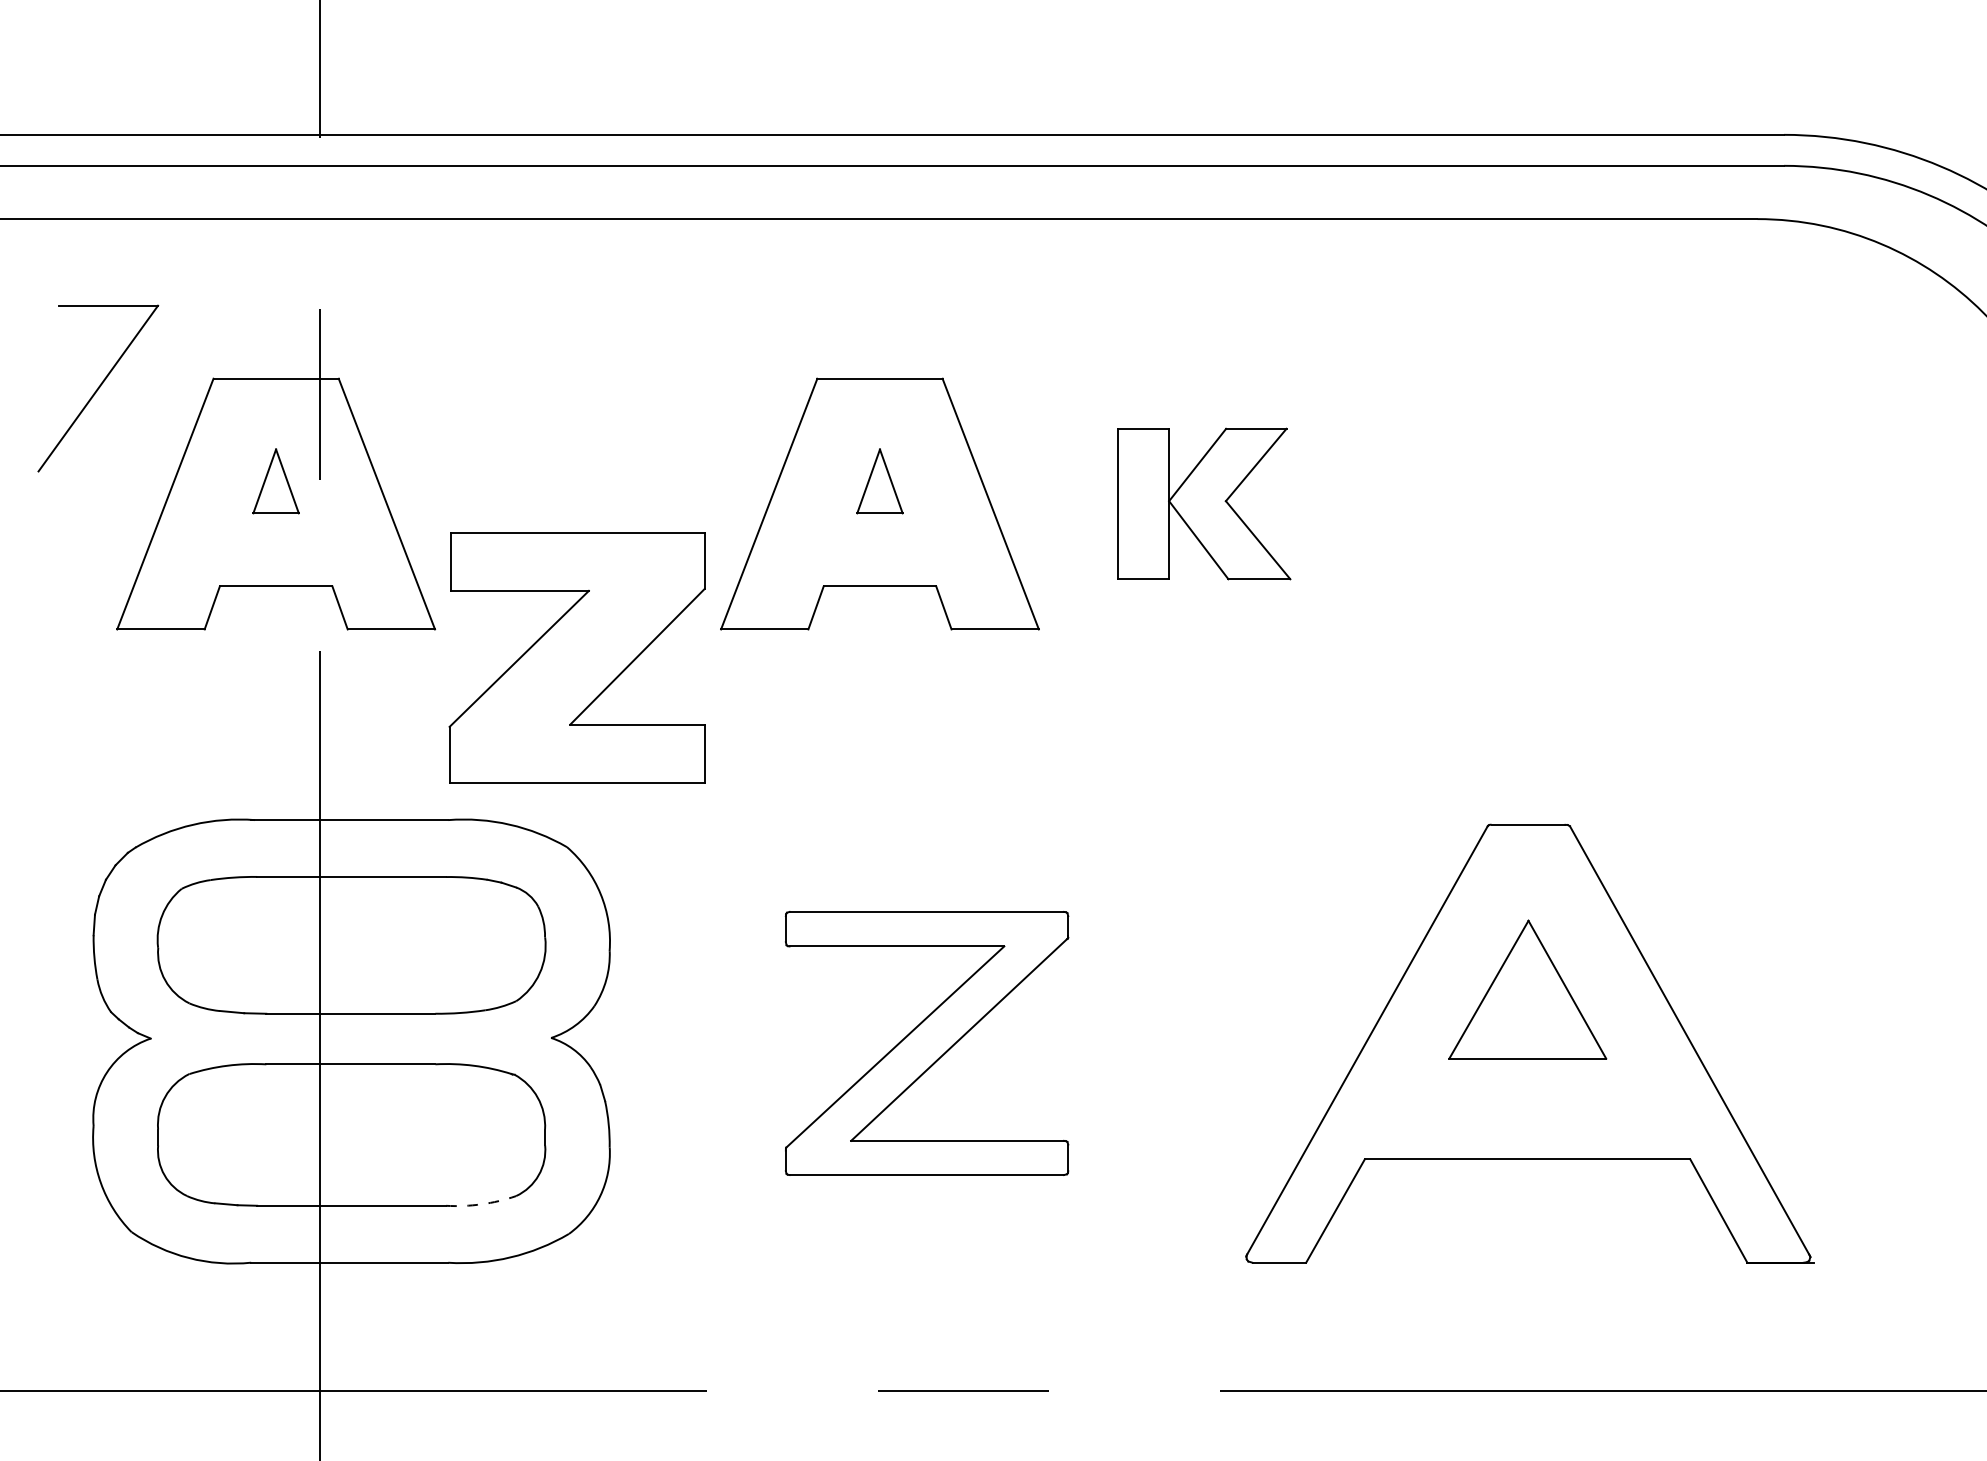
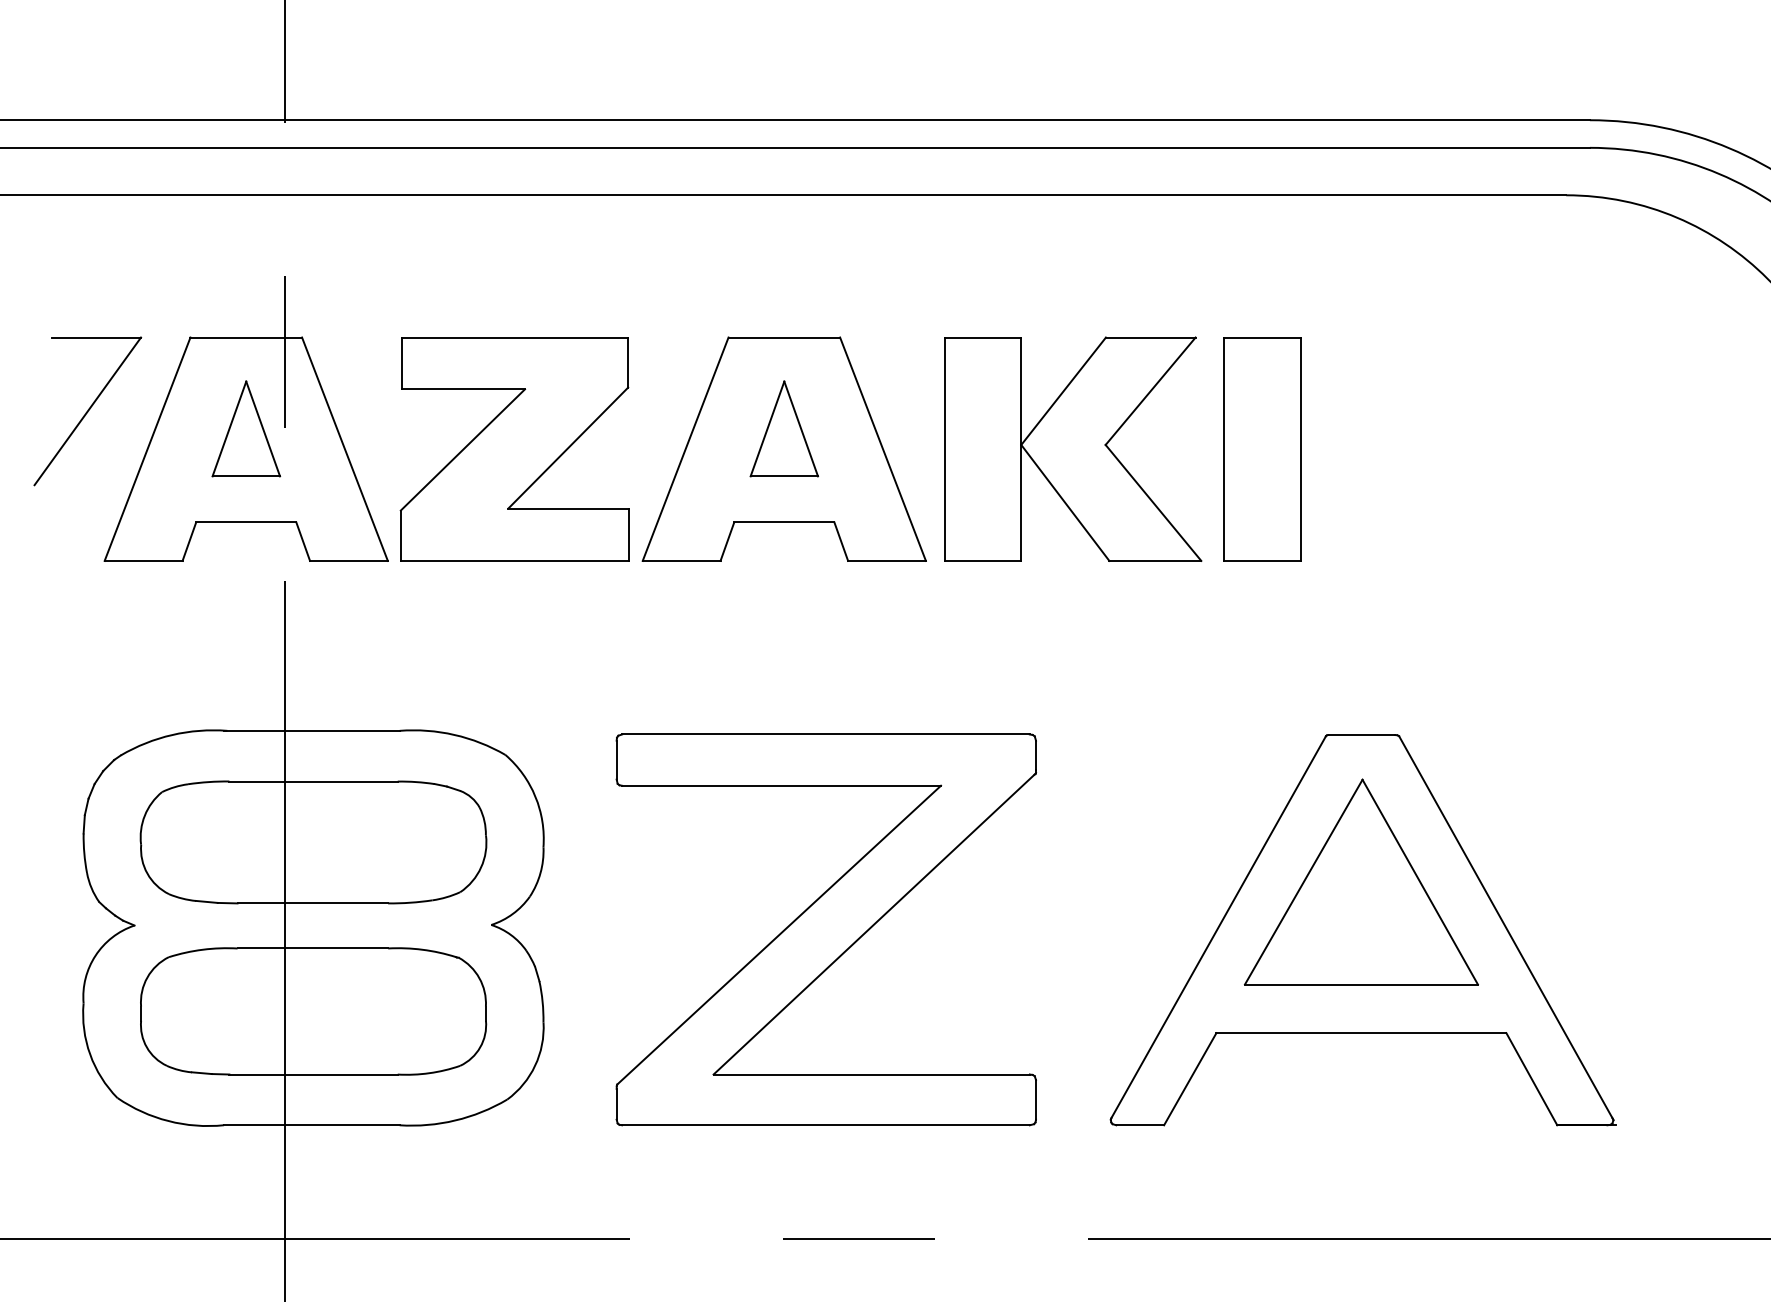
part: (98, 388) -> (87, 411), moved
part: (275, 481) -> (245, 429), size x1.67
part: (879, 481) -> (783, 429), size x1.67
part: (1203, 503) -> (1072, 448), size x1.67
part: (1416, 503) -> (1262, 448), added
part: (576, 657) -> (513, 448), moved
part: (1527, 989) -> (1361, 881), size x1.67
part: (926, 1043) -> (825, 929), size x1.67
arc: (481, 1204) -> (429, 1073), dashed -> solid

